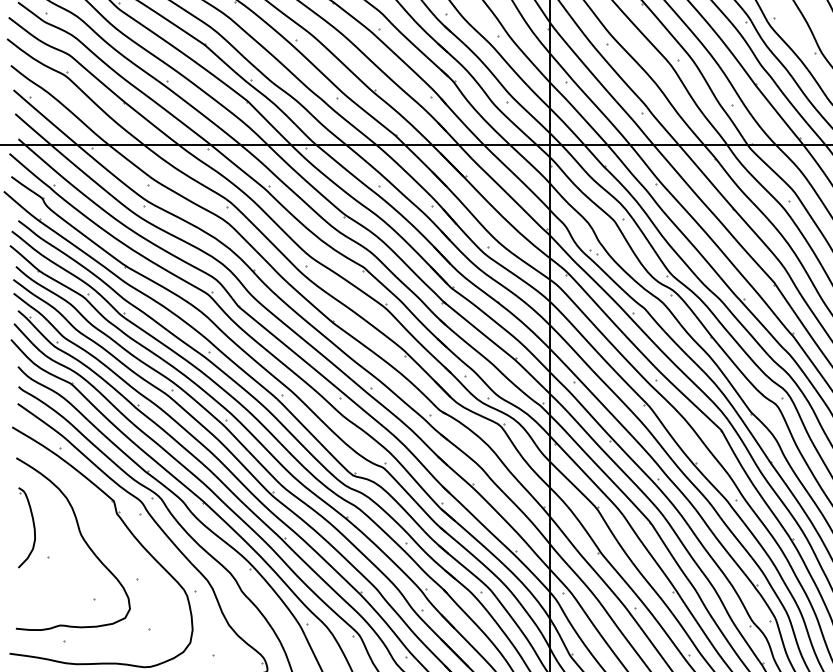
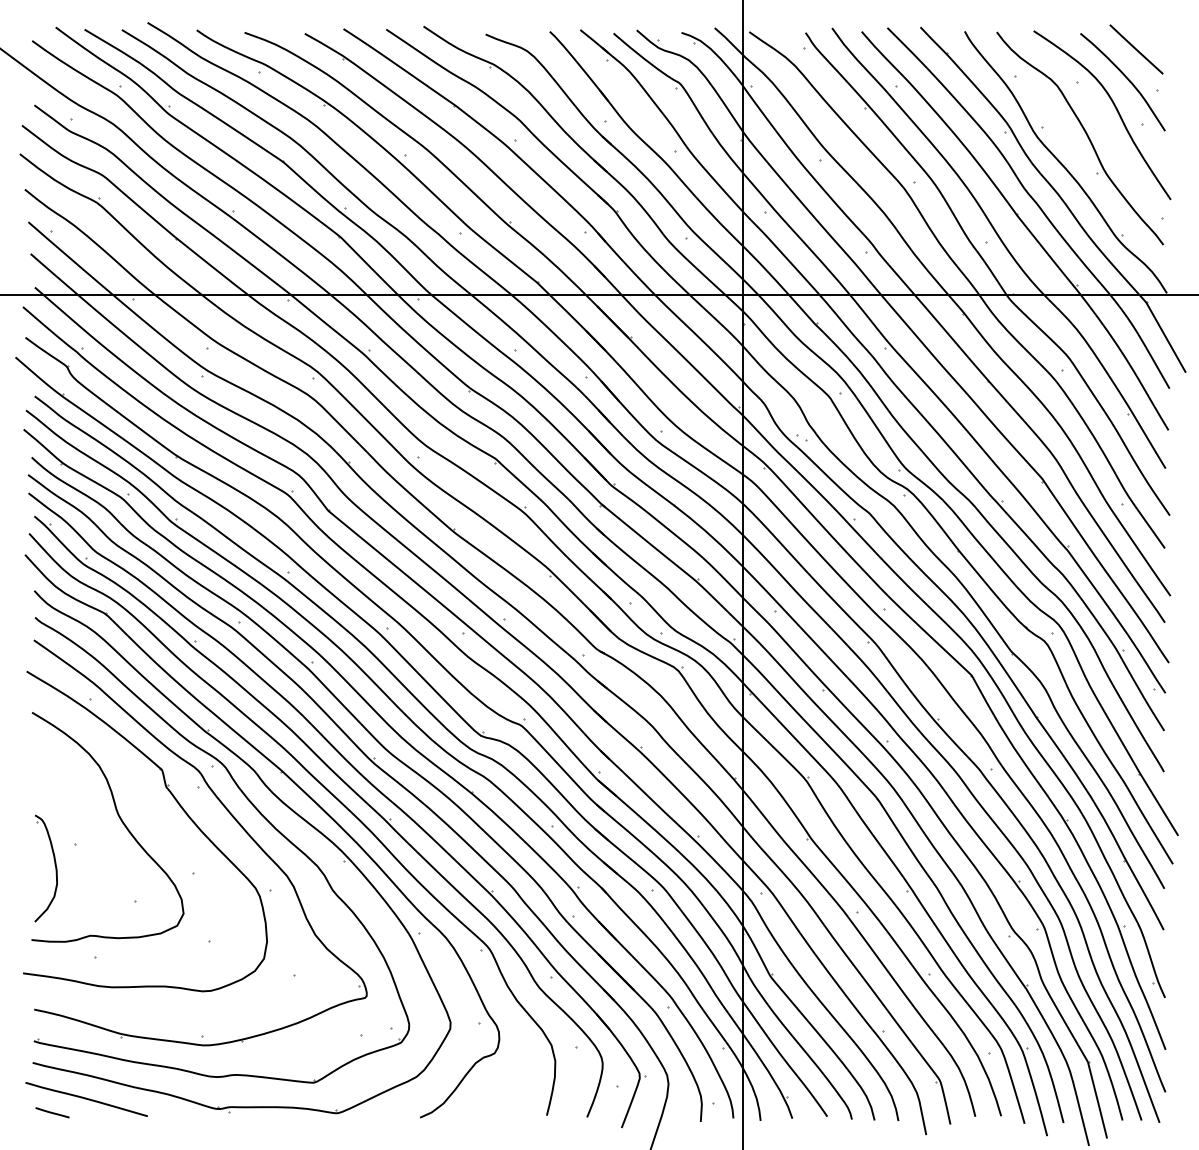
part: (33, 525) -> (54, 865), moved

